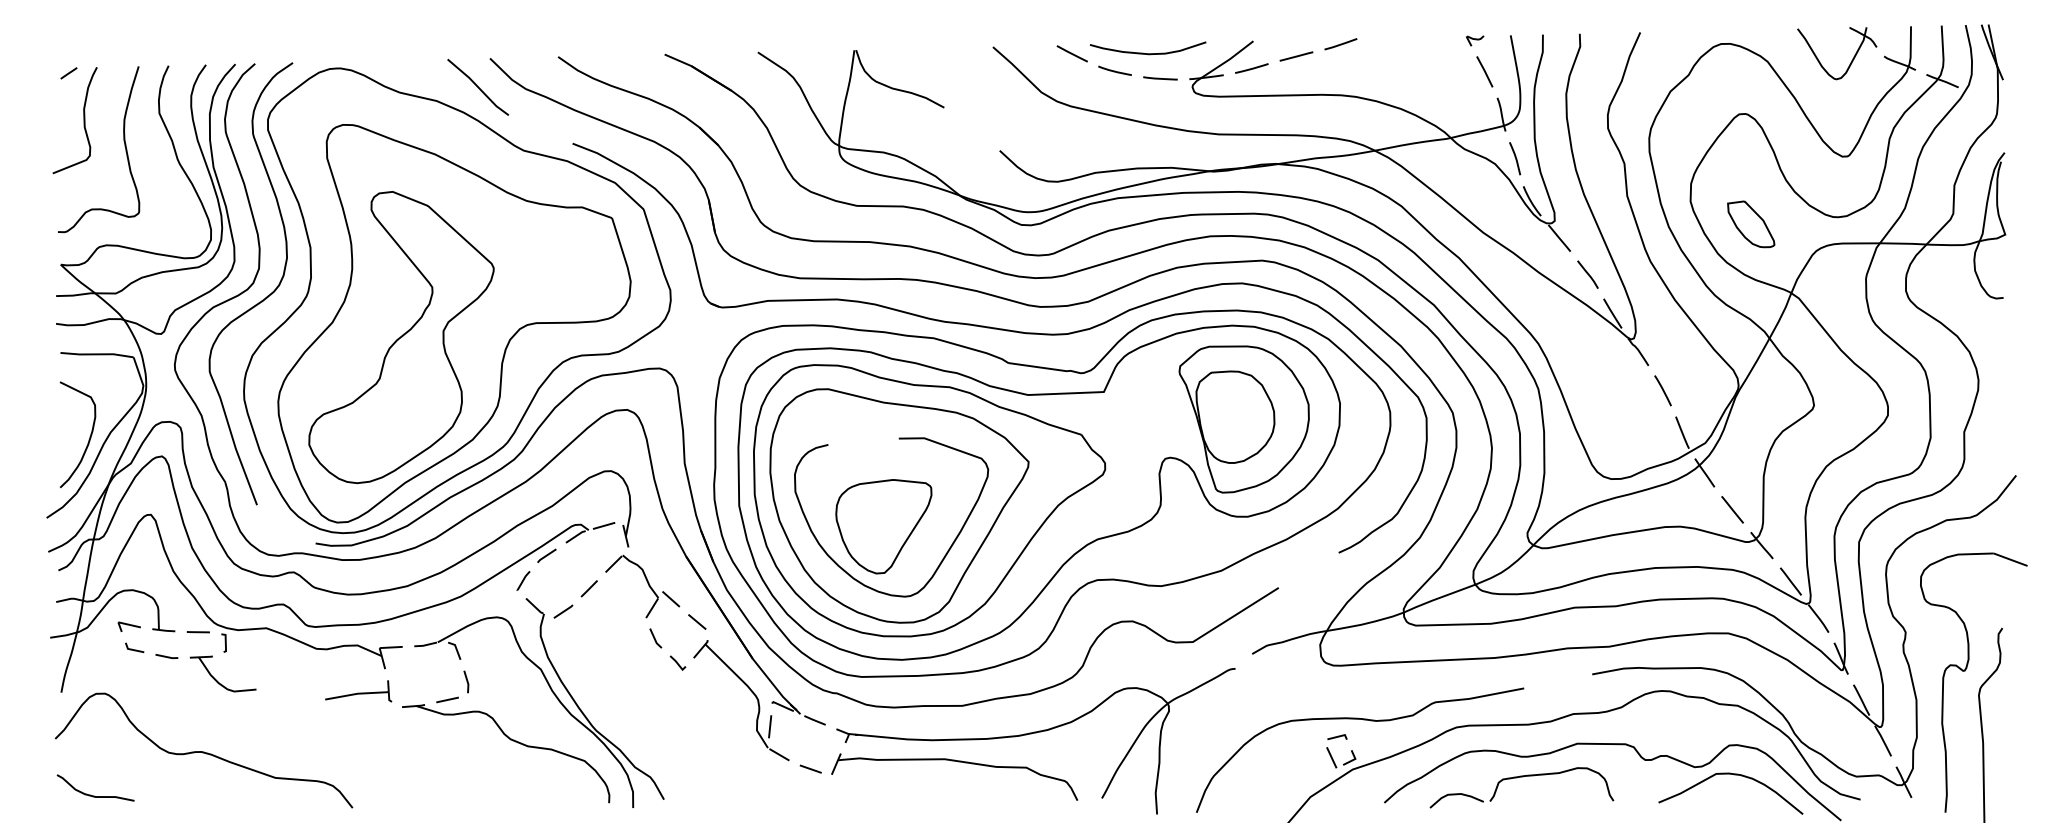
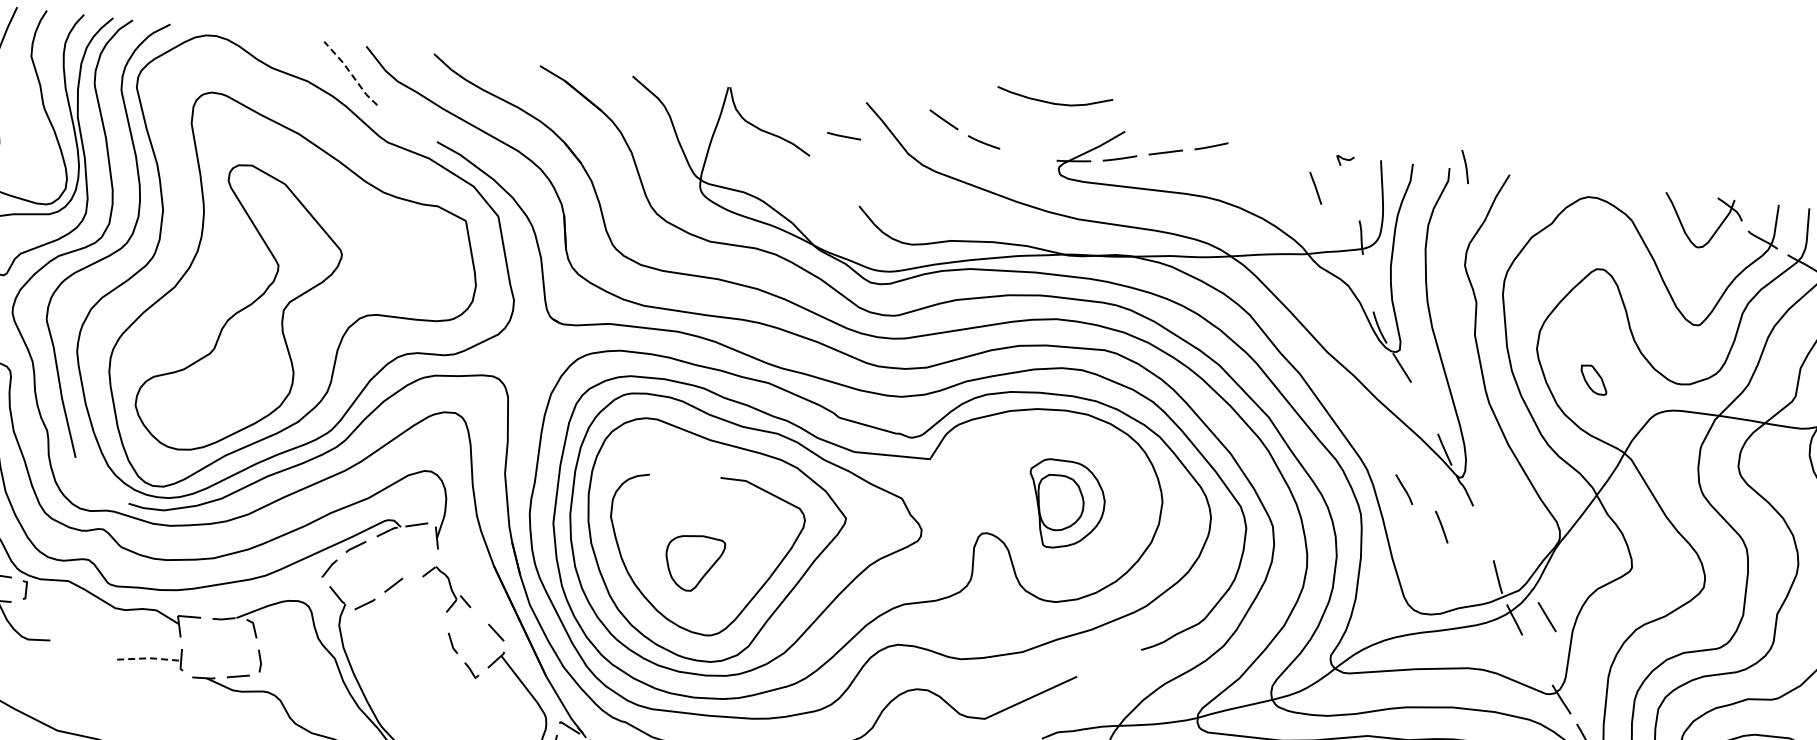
curve: (1148, 53) -> (1054, 103), moved
line: (1484, 71) -> (1315, 187), moved
line: (1160, 78) -> (844, 136), moved
line: (478, 87) -> (351, 73), solid -> dashed
curve: (1515, 158) -> (1465, 166), moved
part: (1751, 224) -> (1594, 379), size x0.6
line: (1587, 274) -> (1403, 489), moved
line: (1662, 390) -> (1441, 526), moved
part: (1243, 419) -> (1064, 505), size x0.6
line: (1732, 509) -> (1547, 616), moved
part: (883, 526) -> (693, 562), size x0.6
part: (642, 586) -> (446, 590), size x0.7
line: (357, 693) -> (149, 657), solid -> dashed

